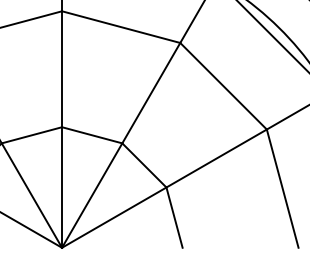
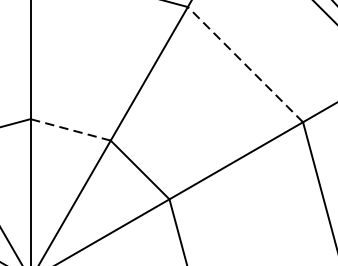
line: (223, 85) -> (245, 63), solid -> dashed
line: (91, 135) -> (69, 130), solid -> dashed

